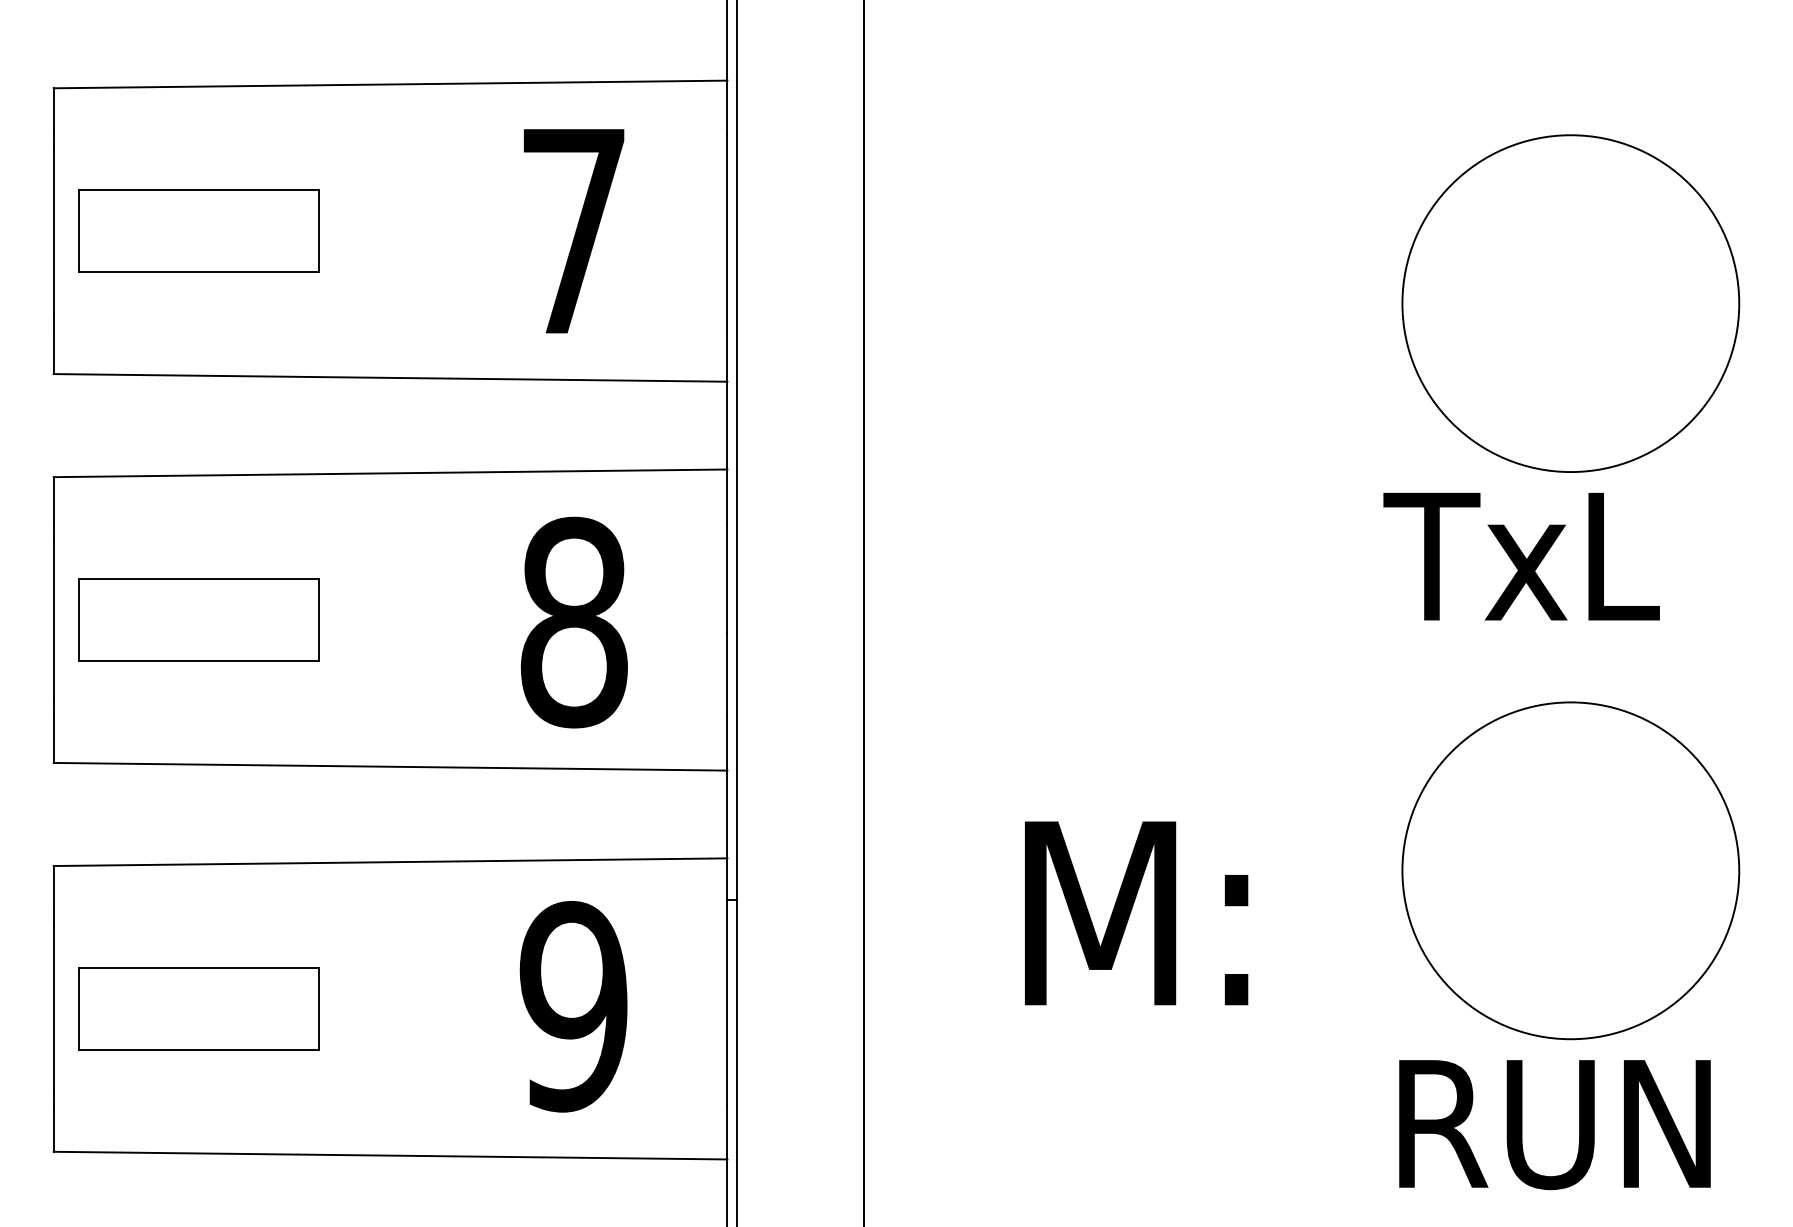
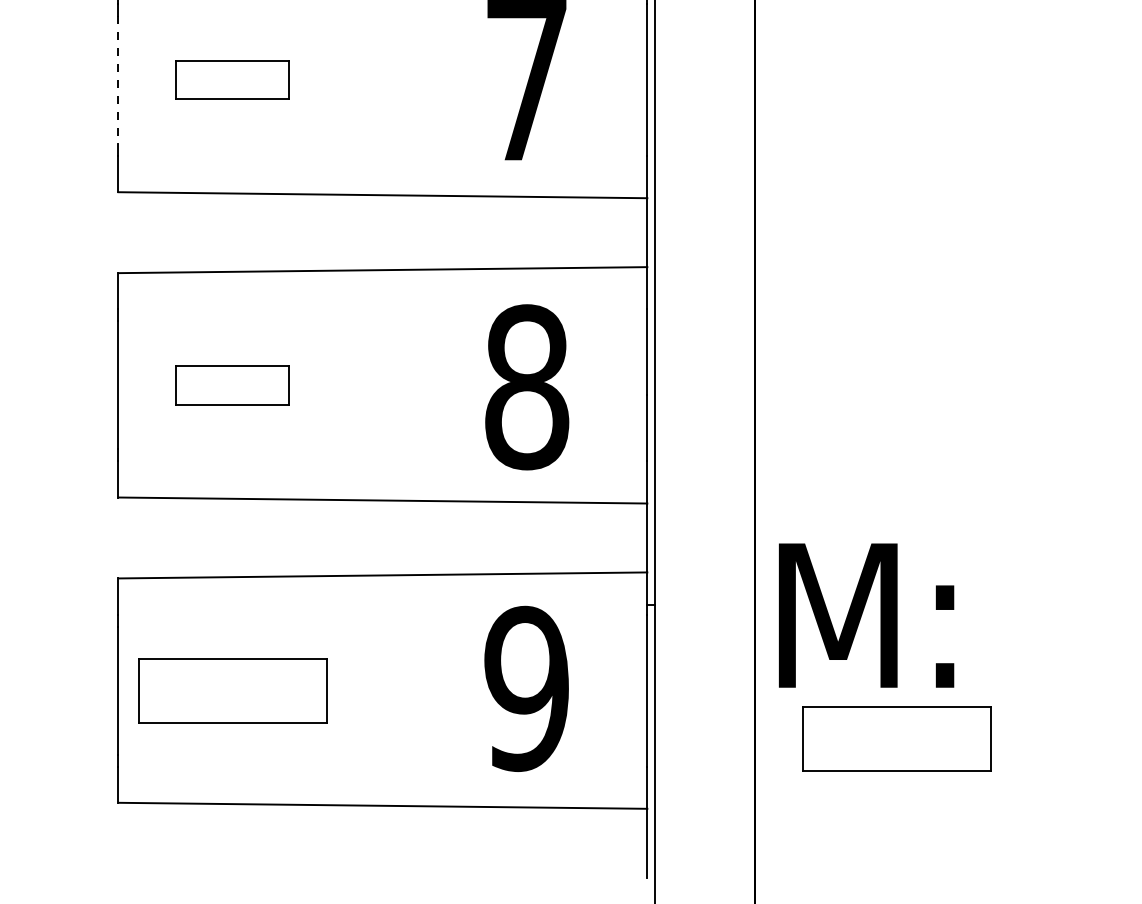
part: (198, 230) -> (232, 79), size x0.6
line: (53, 231) -> (118, 80), solid -> dashed
part: (198, 619) -> (232, 384), size x0.6
text: (1136, 913) -> (866, 615), moved
part: (1044, 1070) -> (896, 738), added

